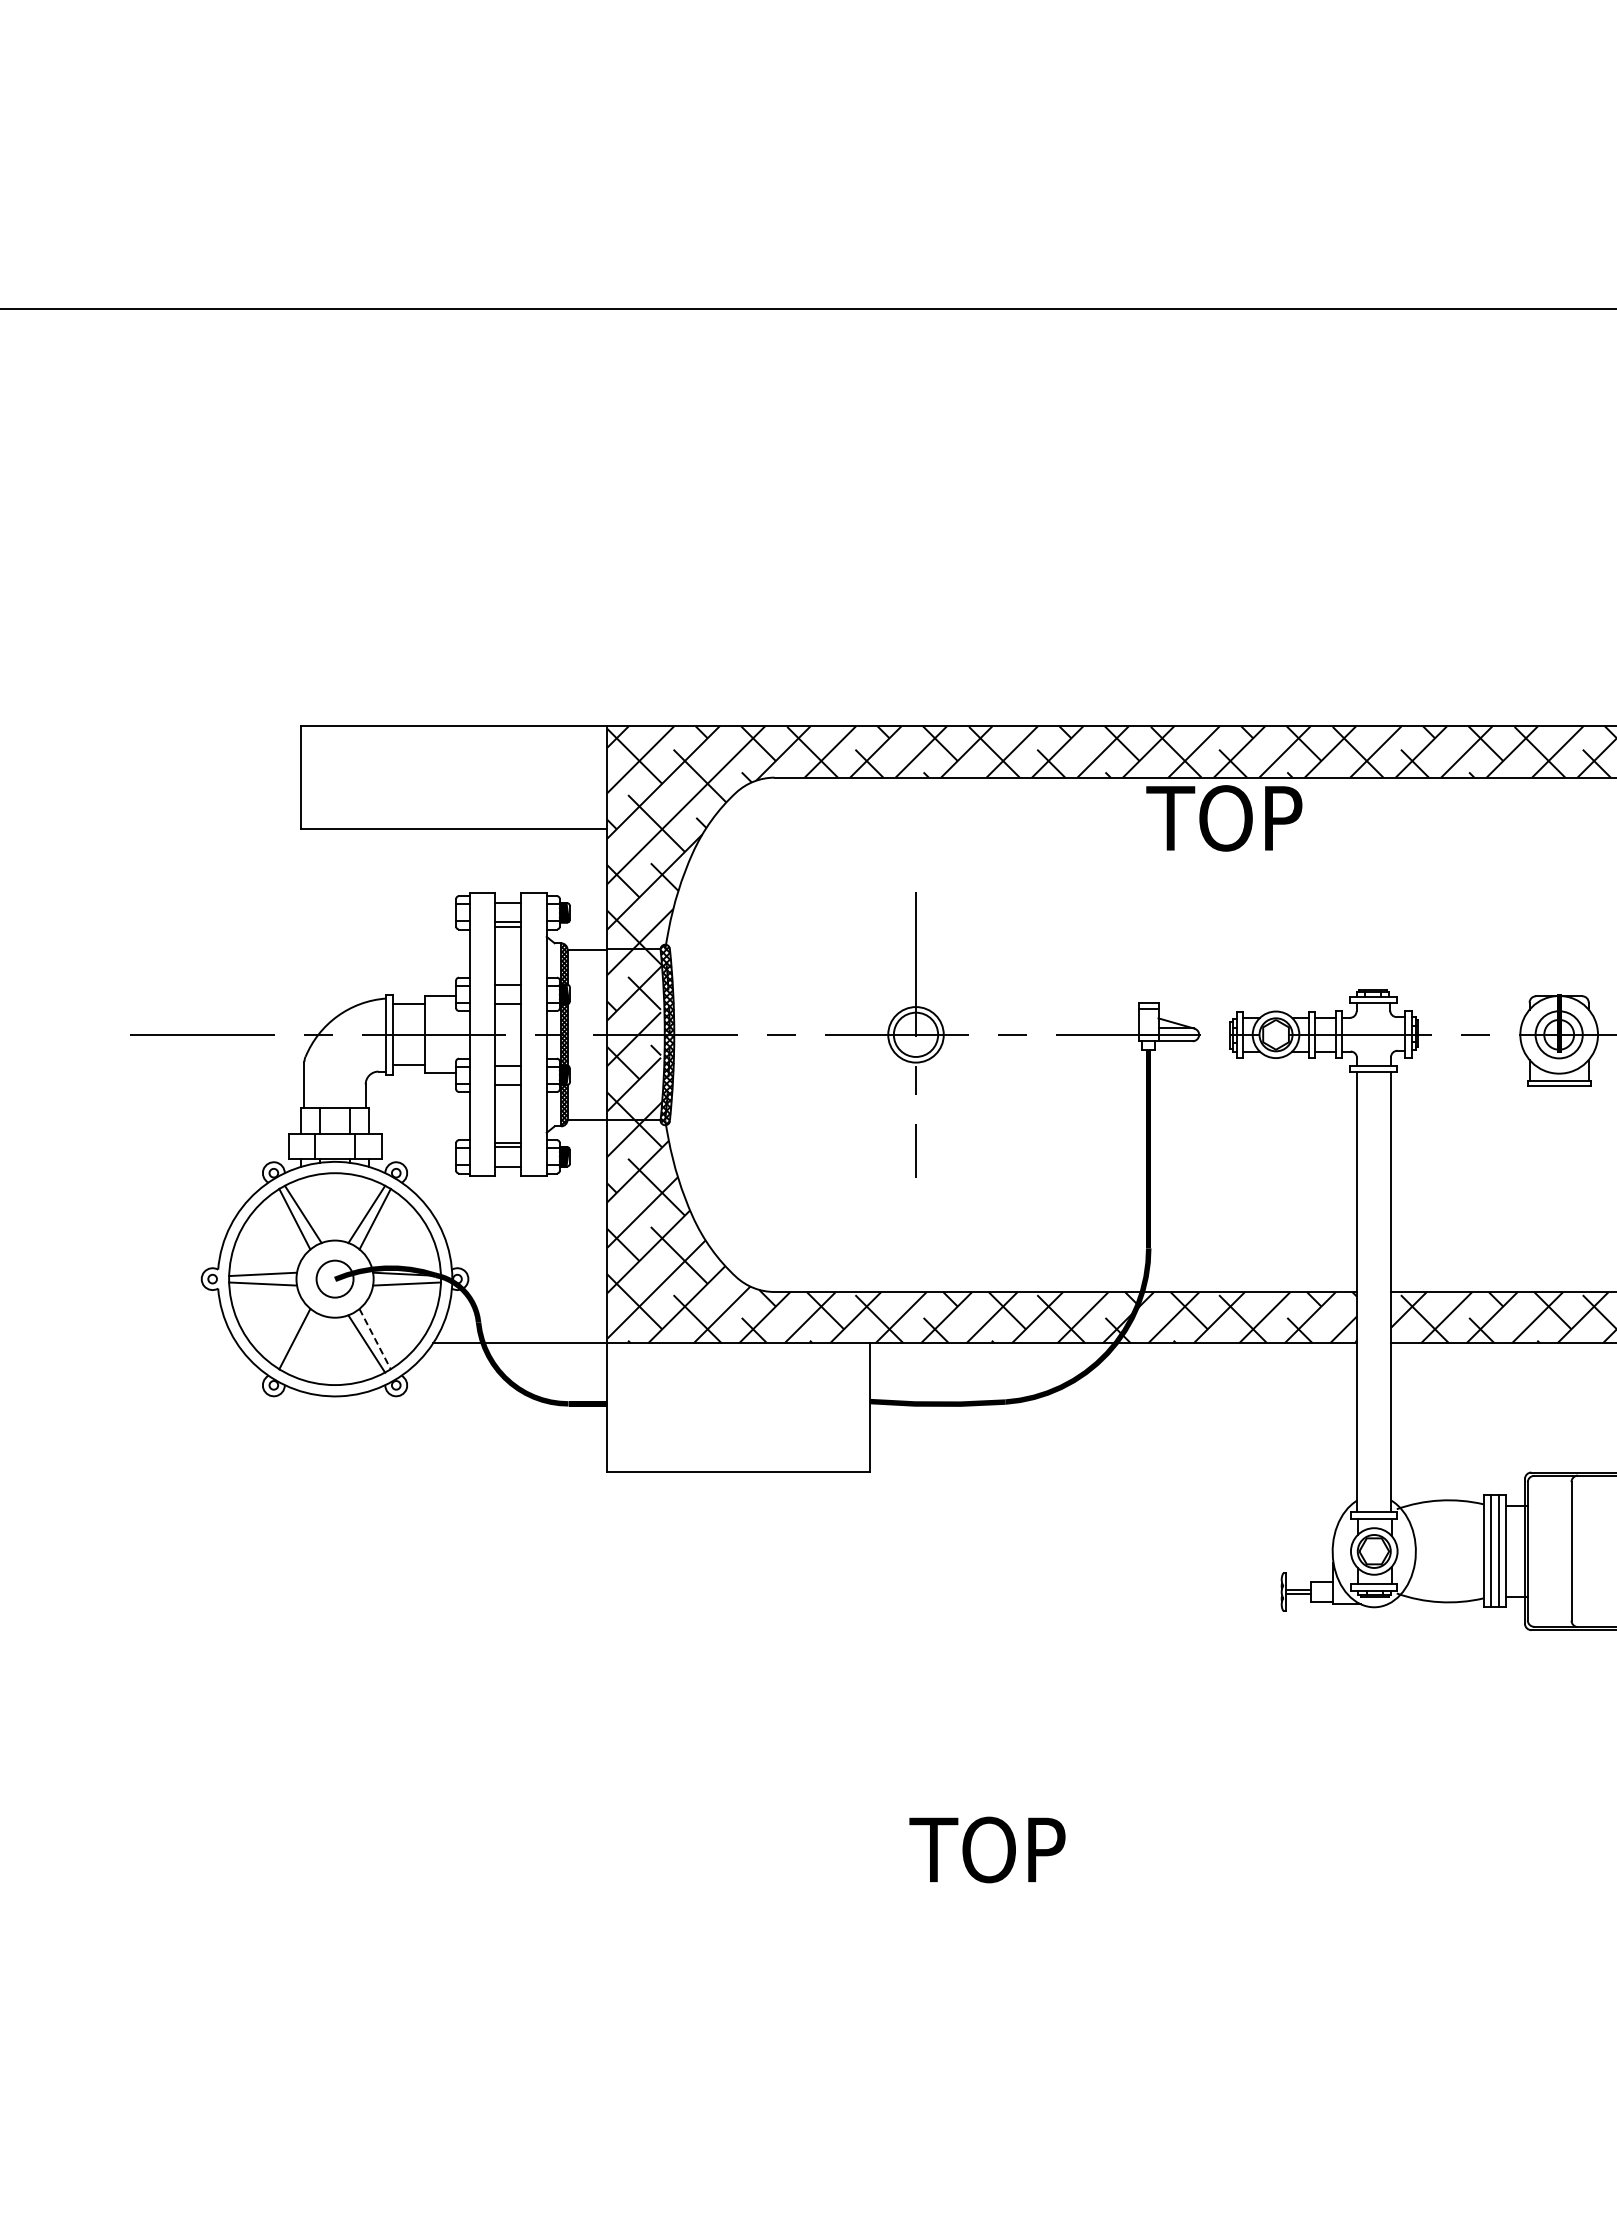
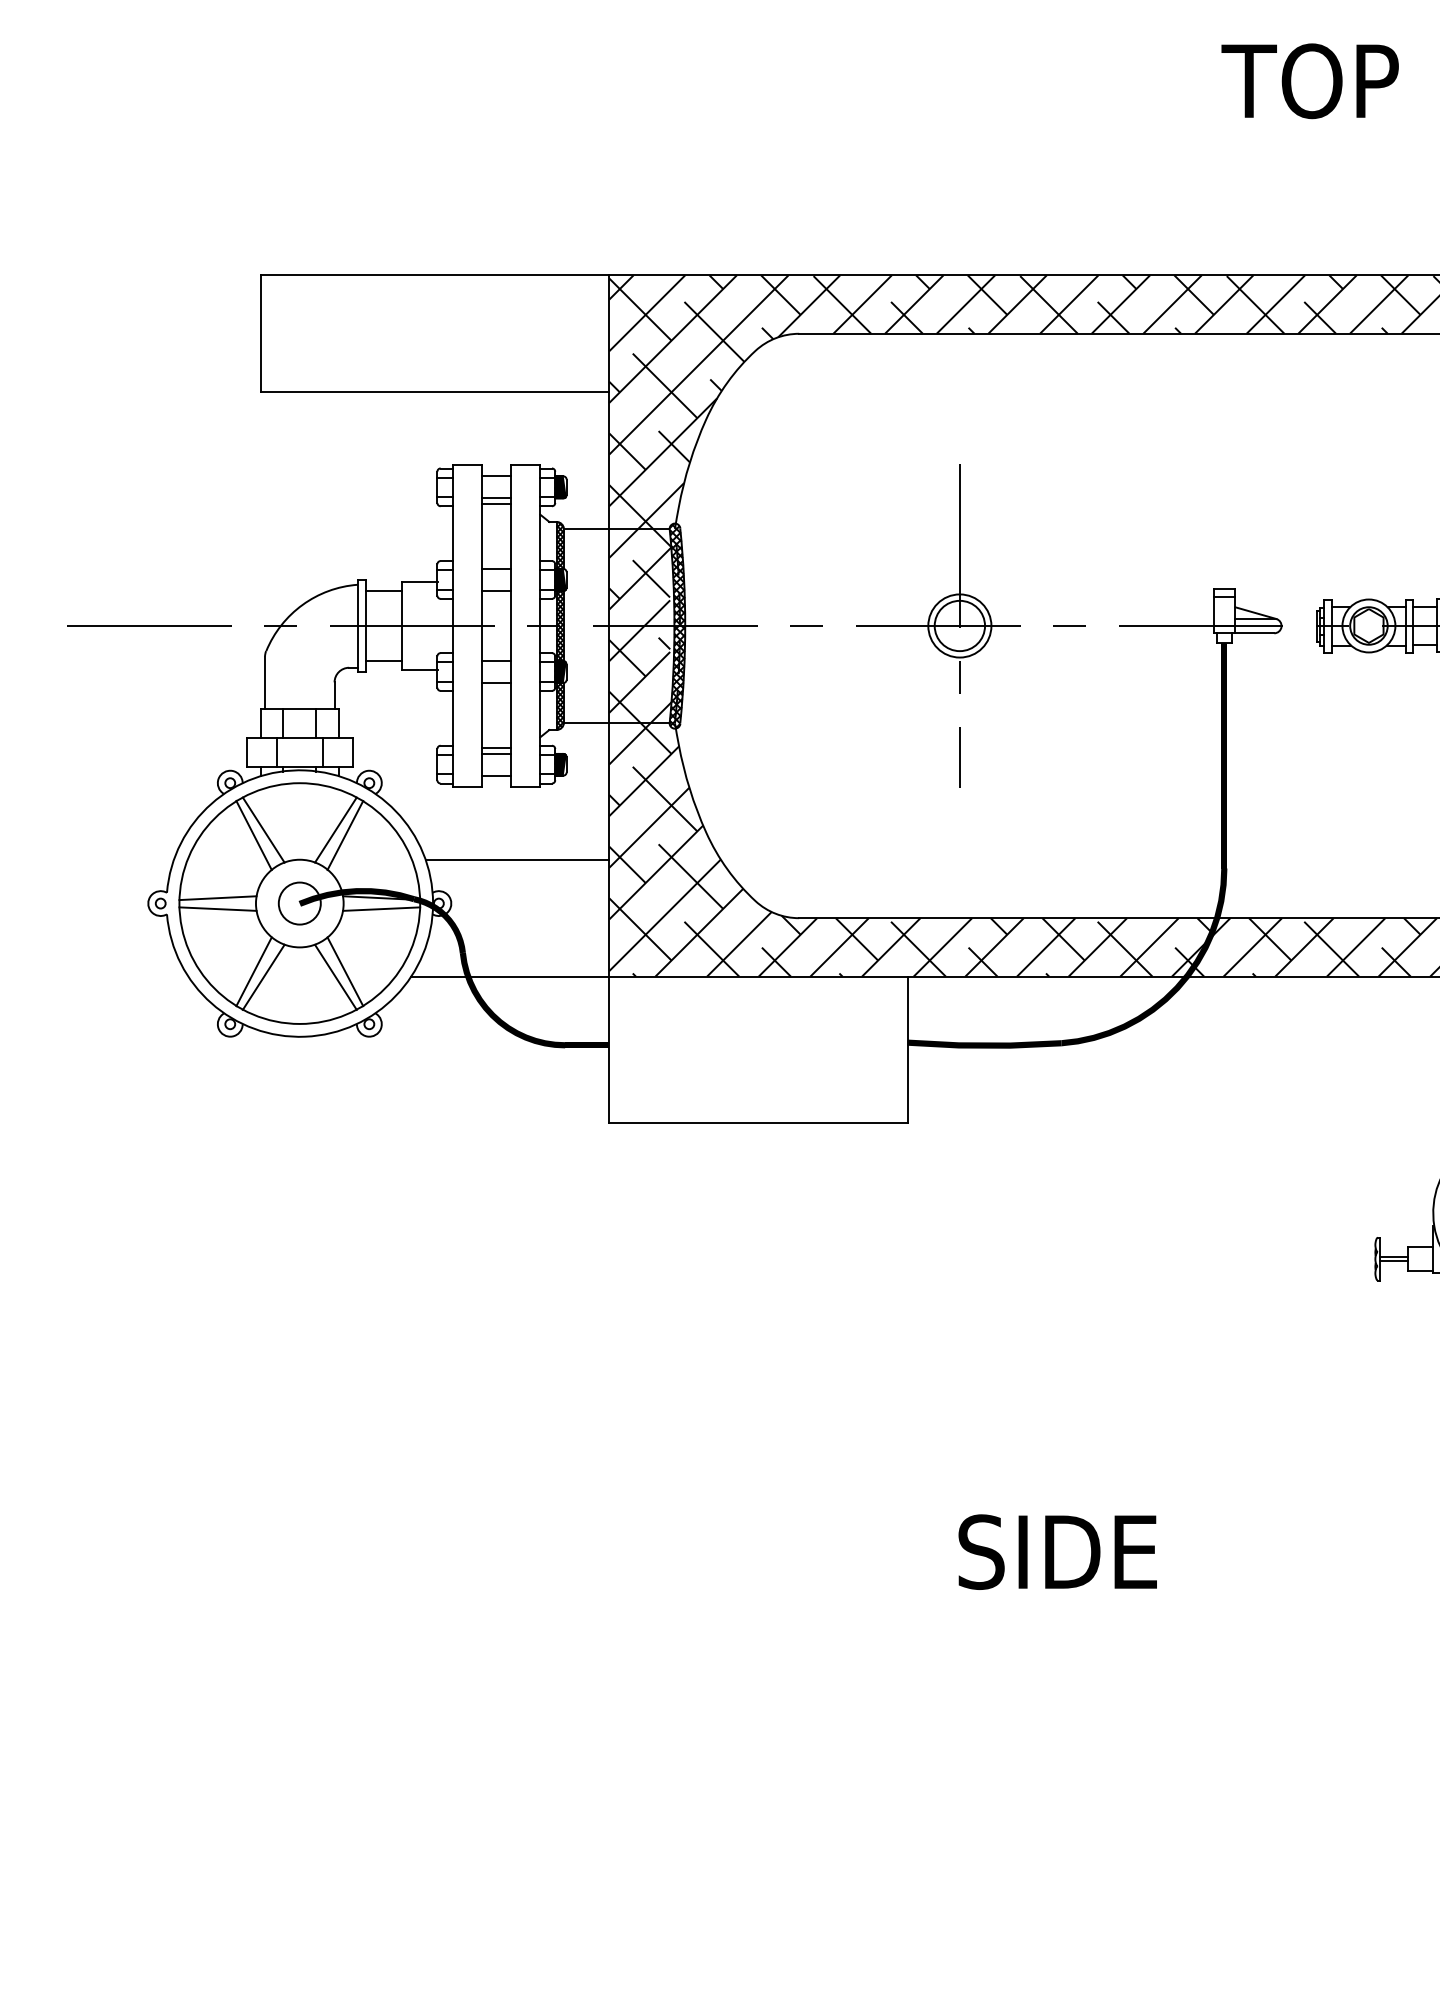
text: (1224, 818) -> (1310, 81), moved
line: (526, 1240) -> (517, 859), added
line: (375, 1339) -> (345, 972), dashed -> solid
line: (302, 1343) -> (262, 976), added
text: (999, 1849) -> (1054, 1551), TOP -> SIDE

